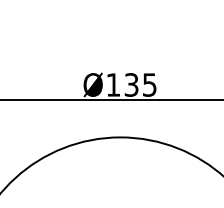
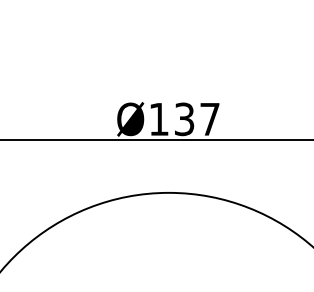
text: (149, 84) -> (209, 118), Ø135 -> Ø137

